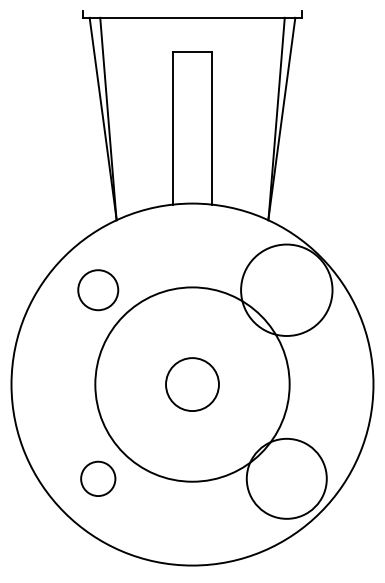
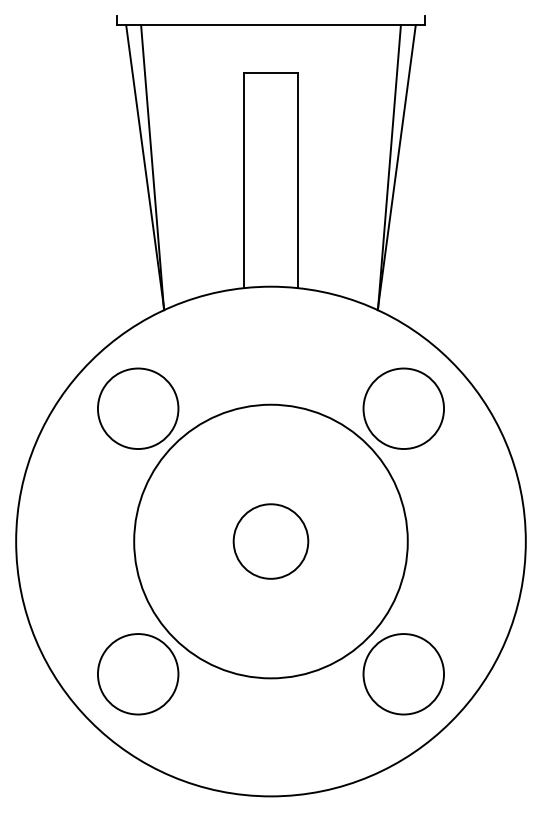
circle: (98, 290) -> (138, 408), size x1.43
circle: (286, 290) -> (403, 408), size x0.62
circle: (98, 478) -> (138, 674), size x1.67
circle: (286, 478) -> (403, 674), size x0.71

